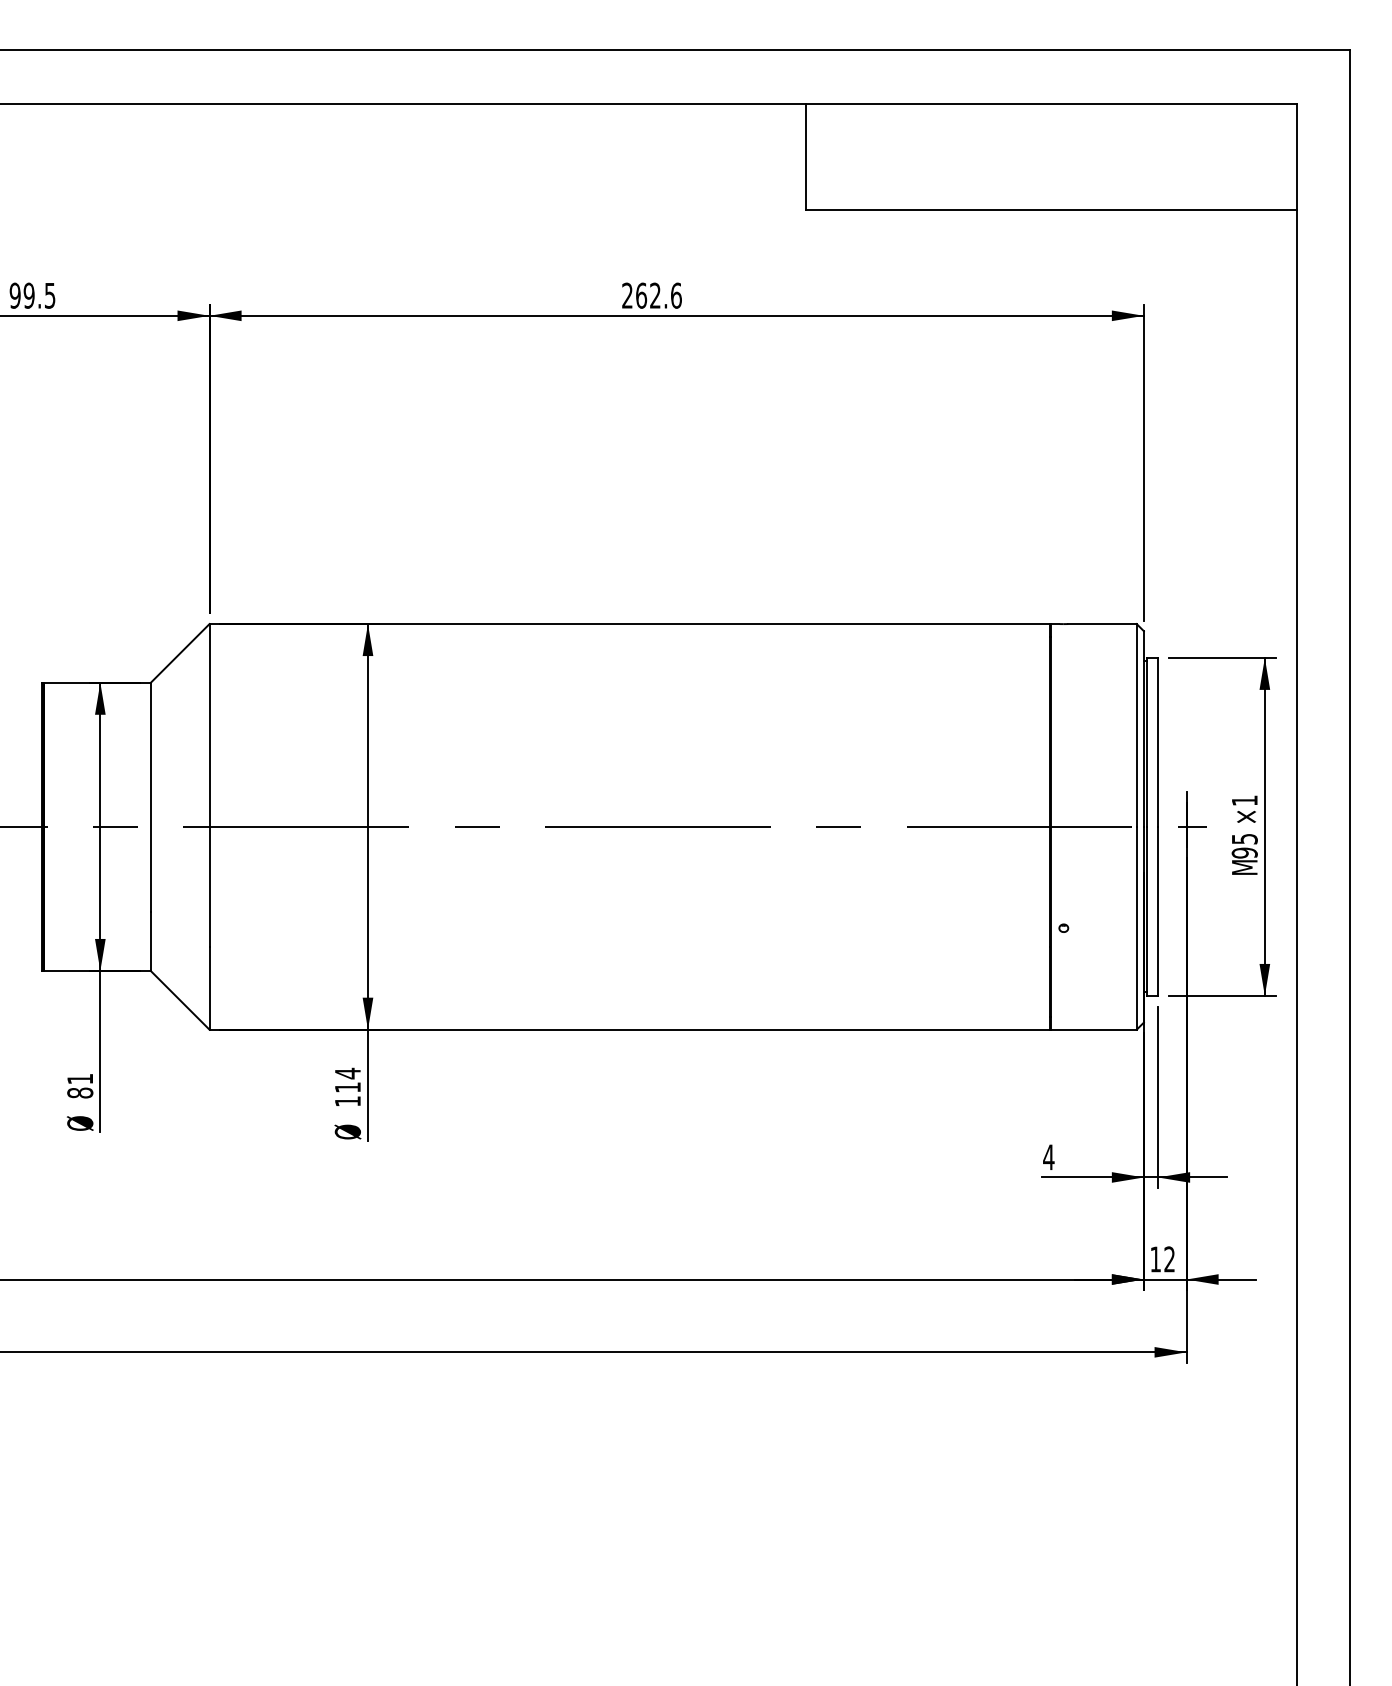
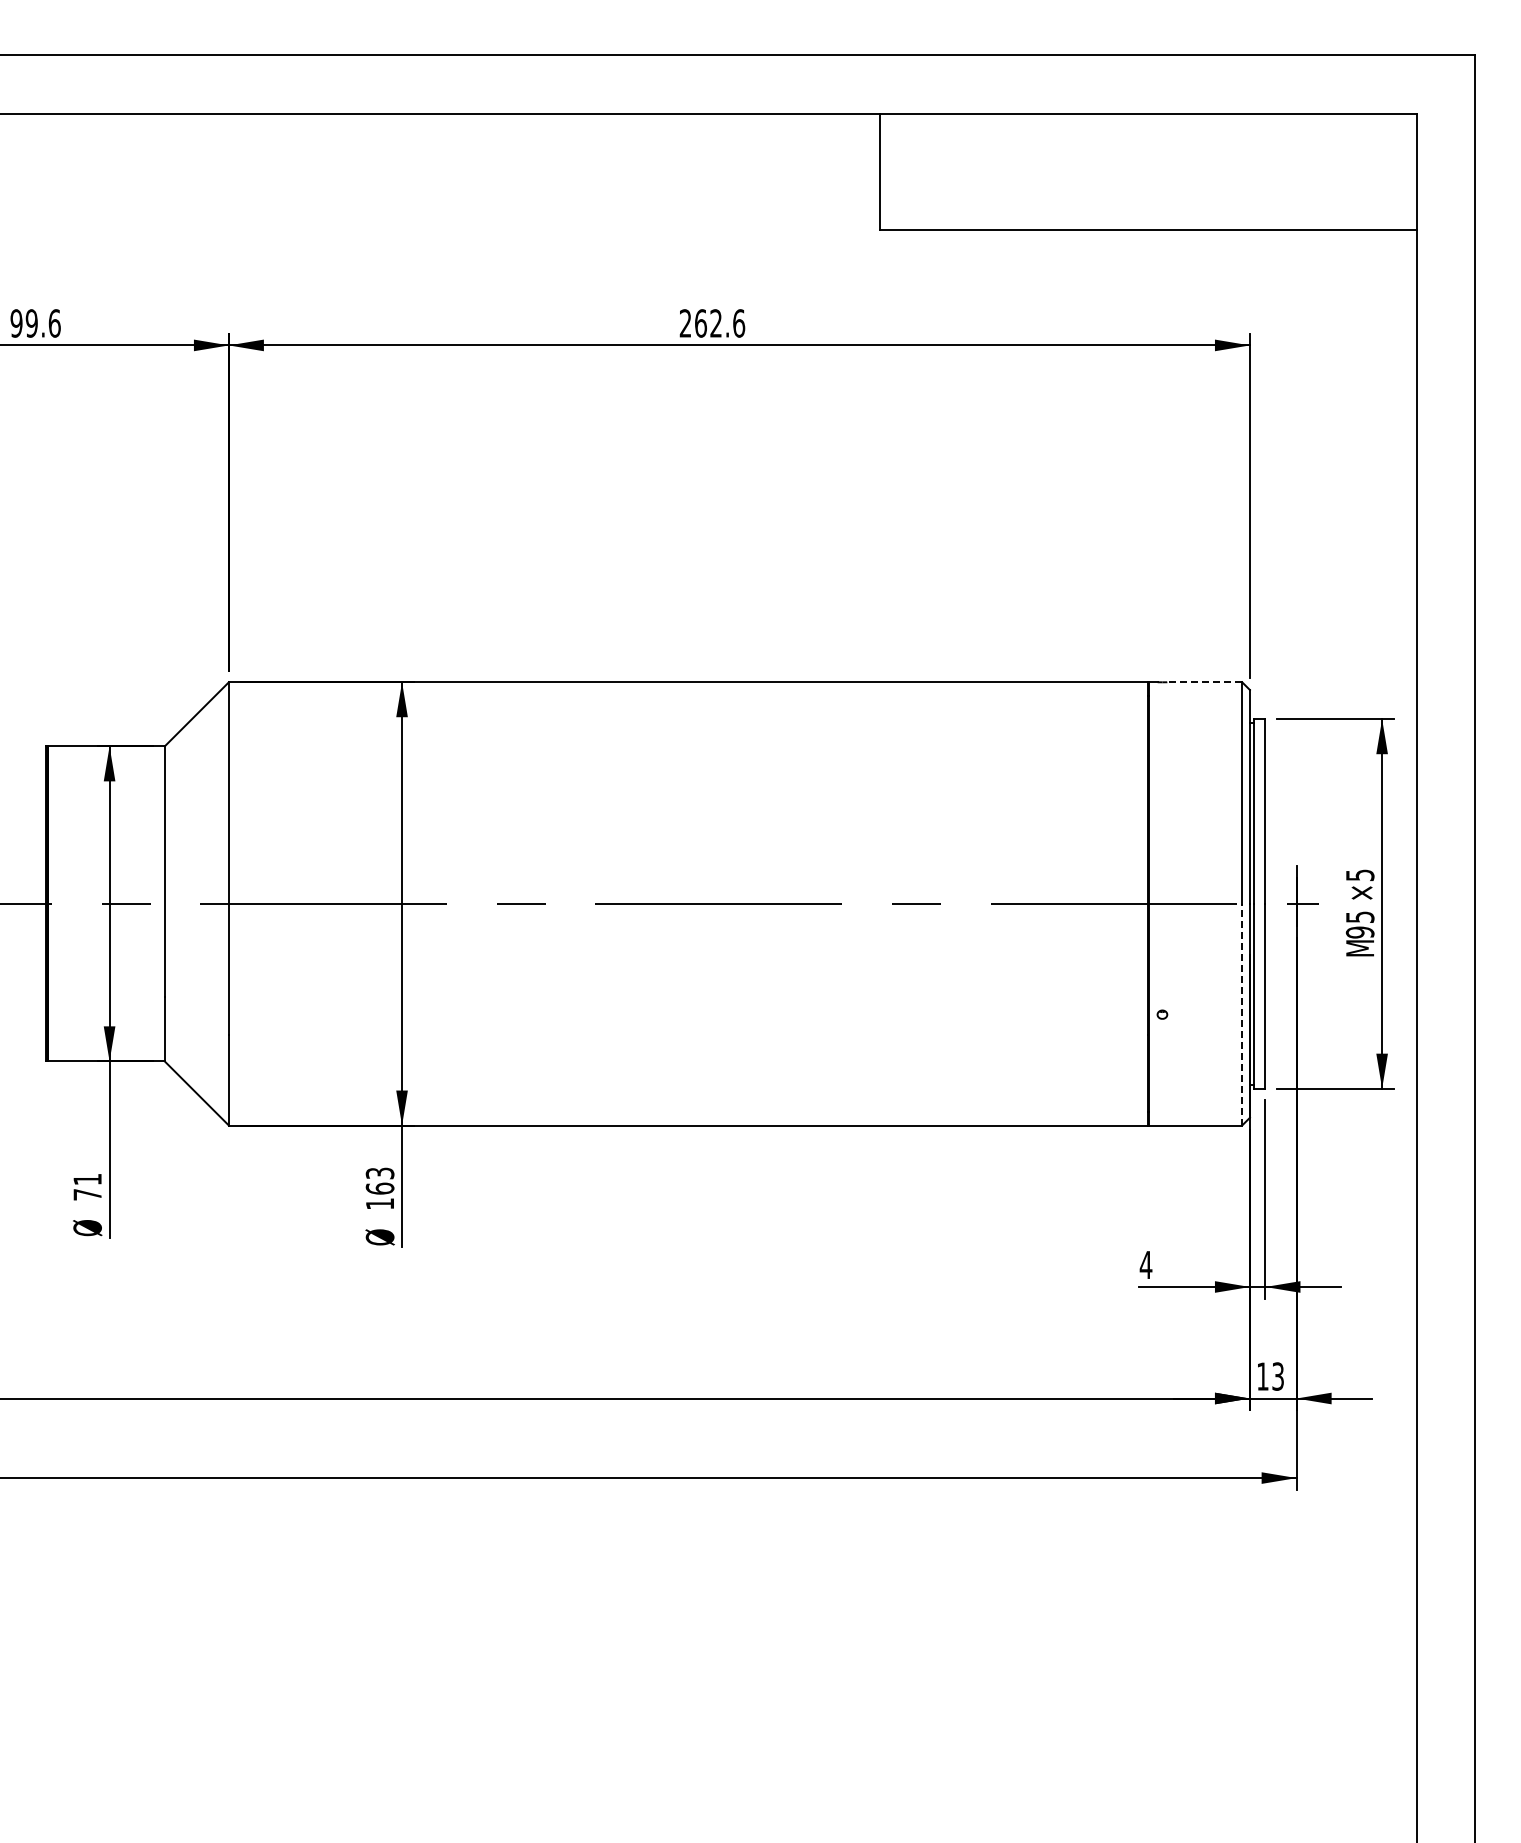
text: (49, 295) -> (54, 323), 99.5 -> 99.6
line: (1102, 624) -> (1204, 682), solid -> dashed
text: (1245, 800) -> (1360, 875), ×1 -> ×5
line: (1137, 928) -> (1242, 1014), solid -> dashed
text: (347, 1080) -> (379, 1180), 114 -> 163
text: (80, 1092) -> (87, 1194), 81 -> 71
text: (1169, 1259) -> (1277, 1376), 12 -> 13

